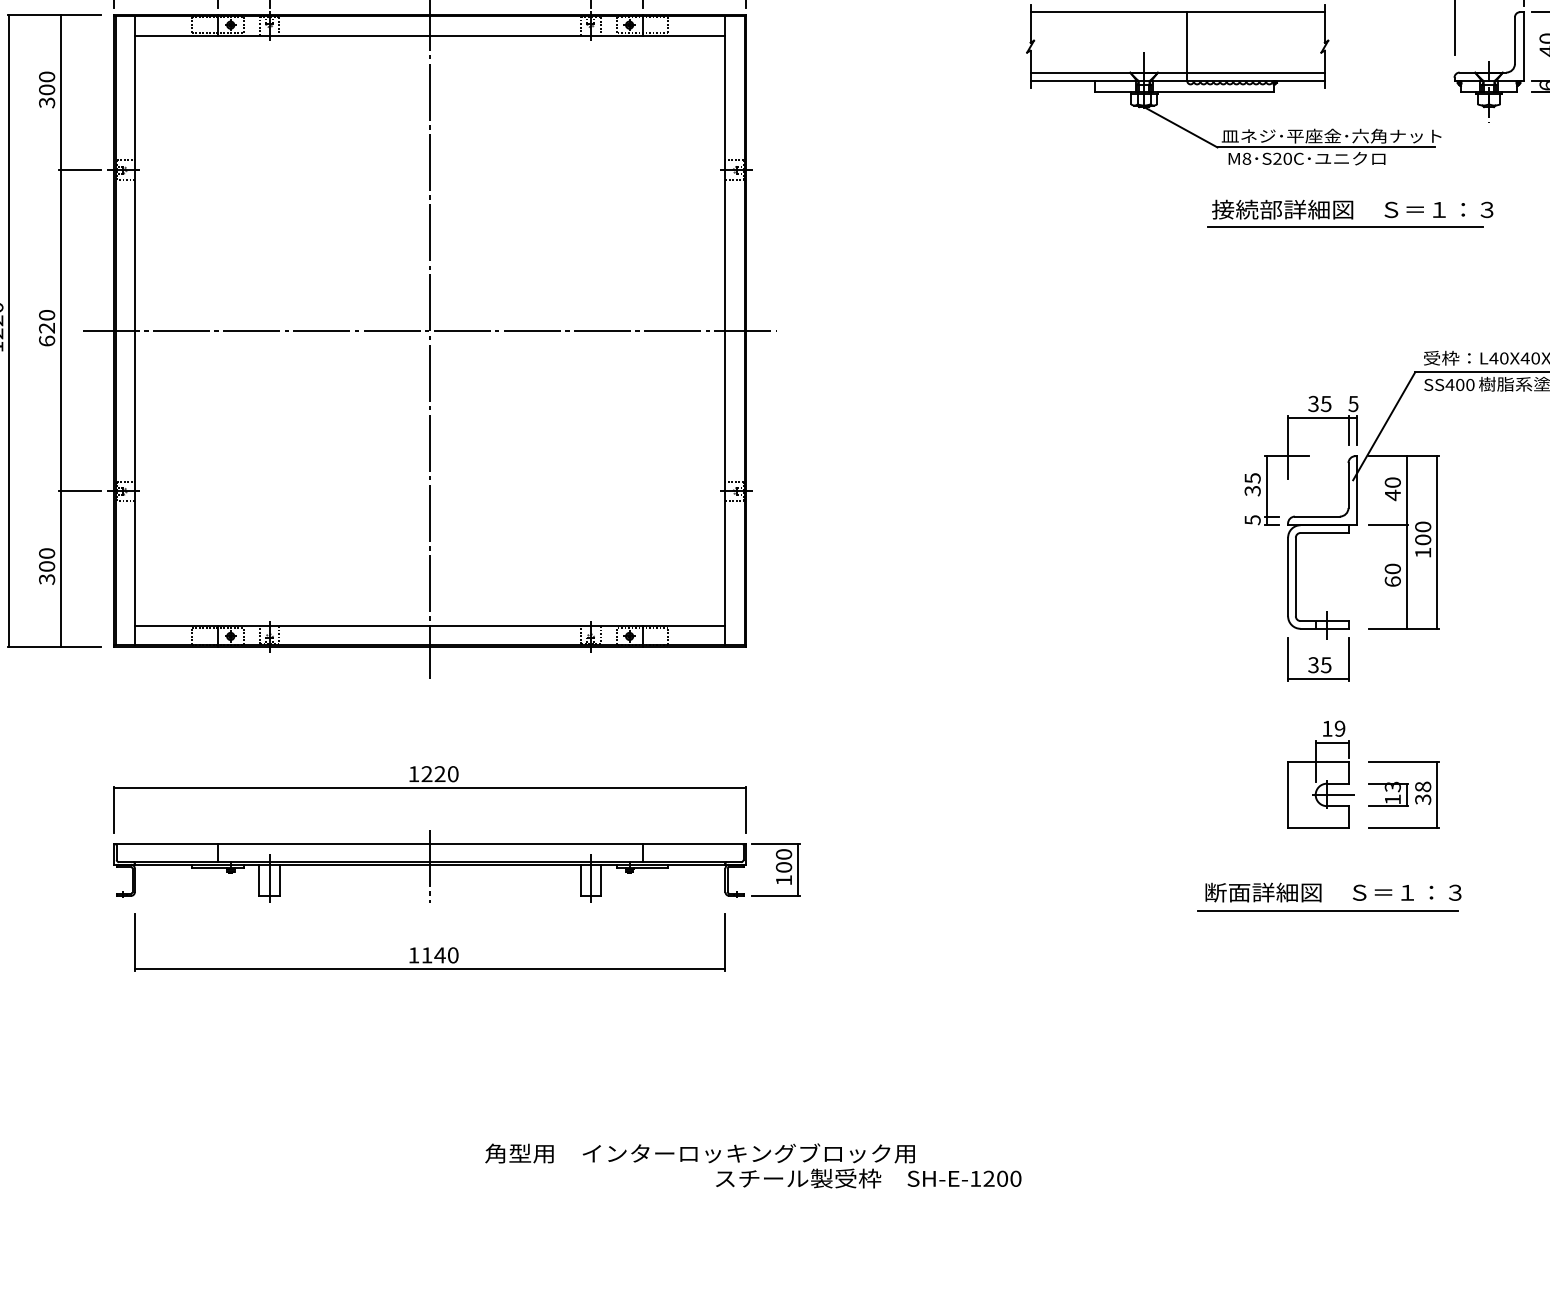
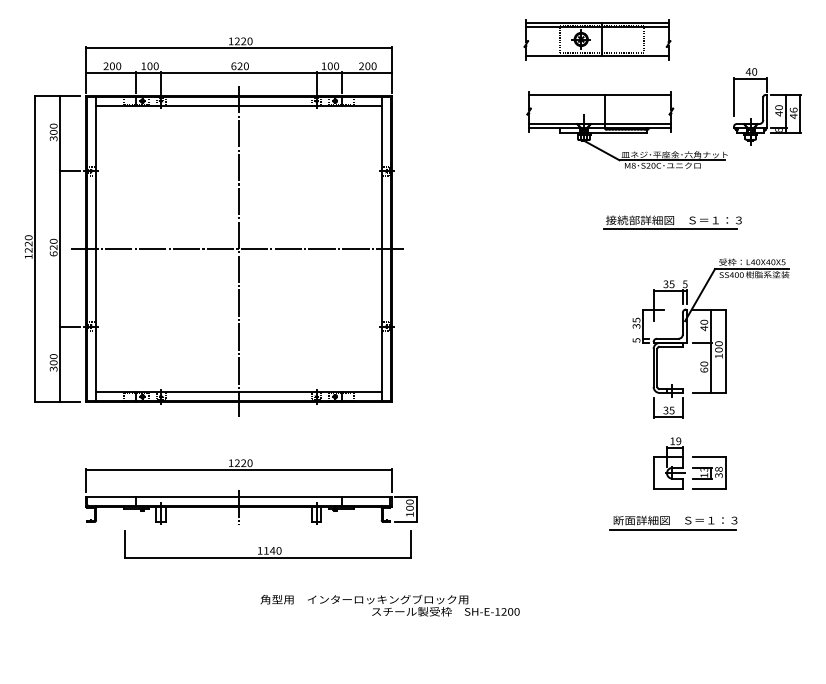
part: (1349, 214) -> (672, 222), moved
part: (429, 942) -> (267, 544), moved
text: (752, 1165) -> (389, 605), moved

